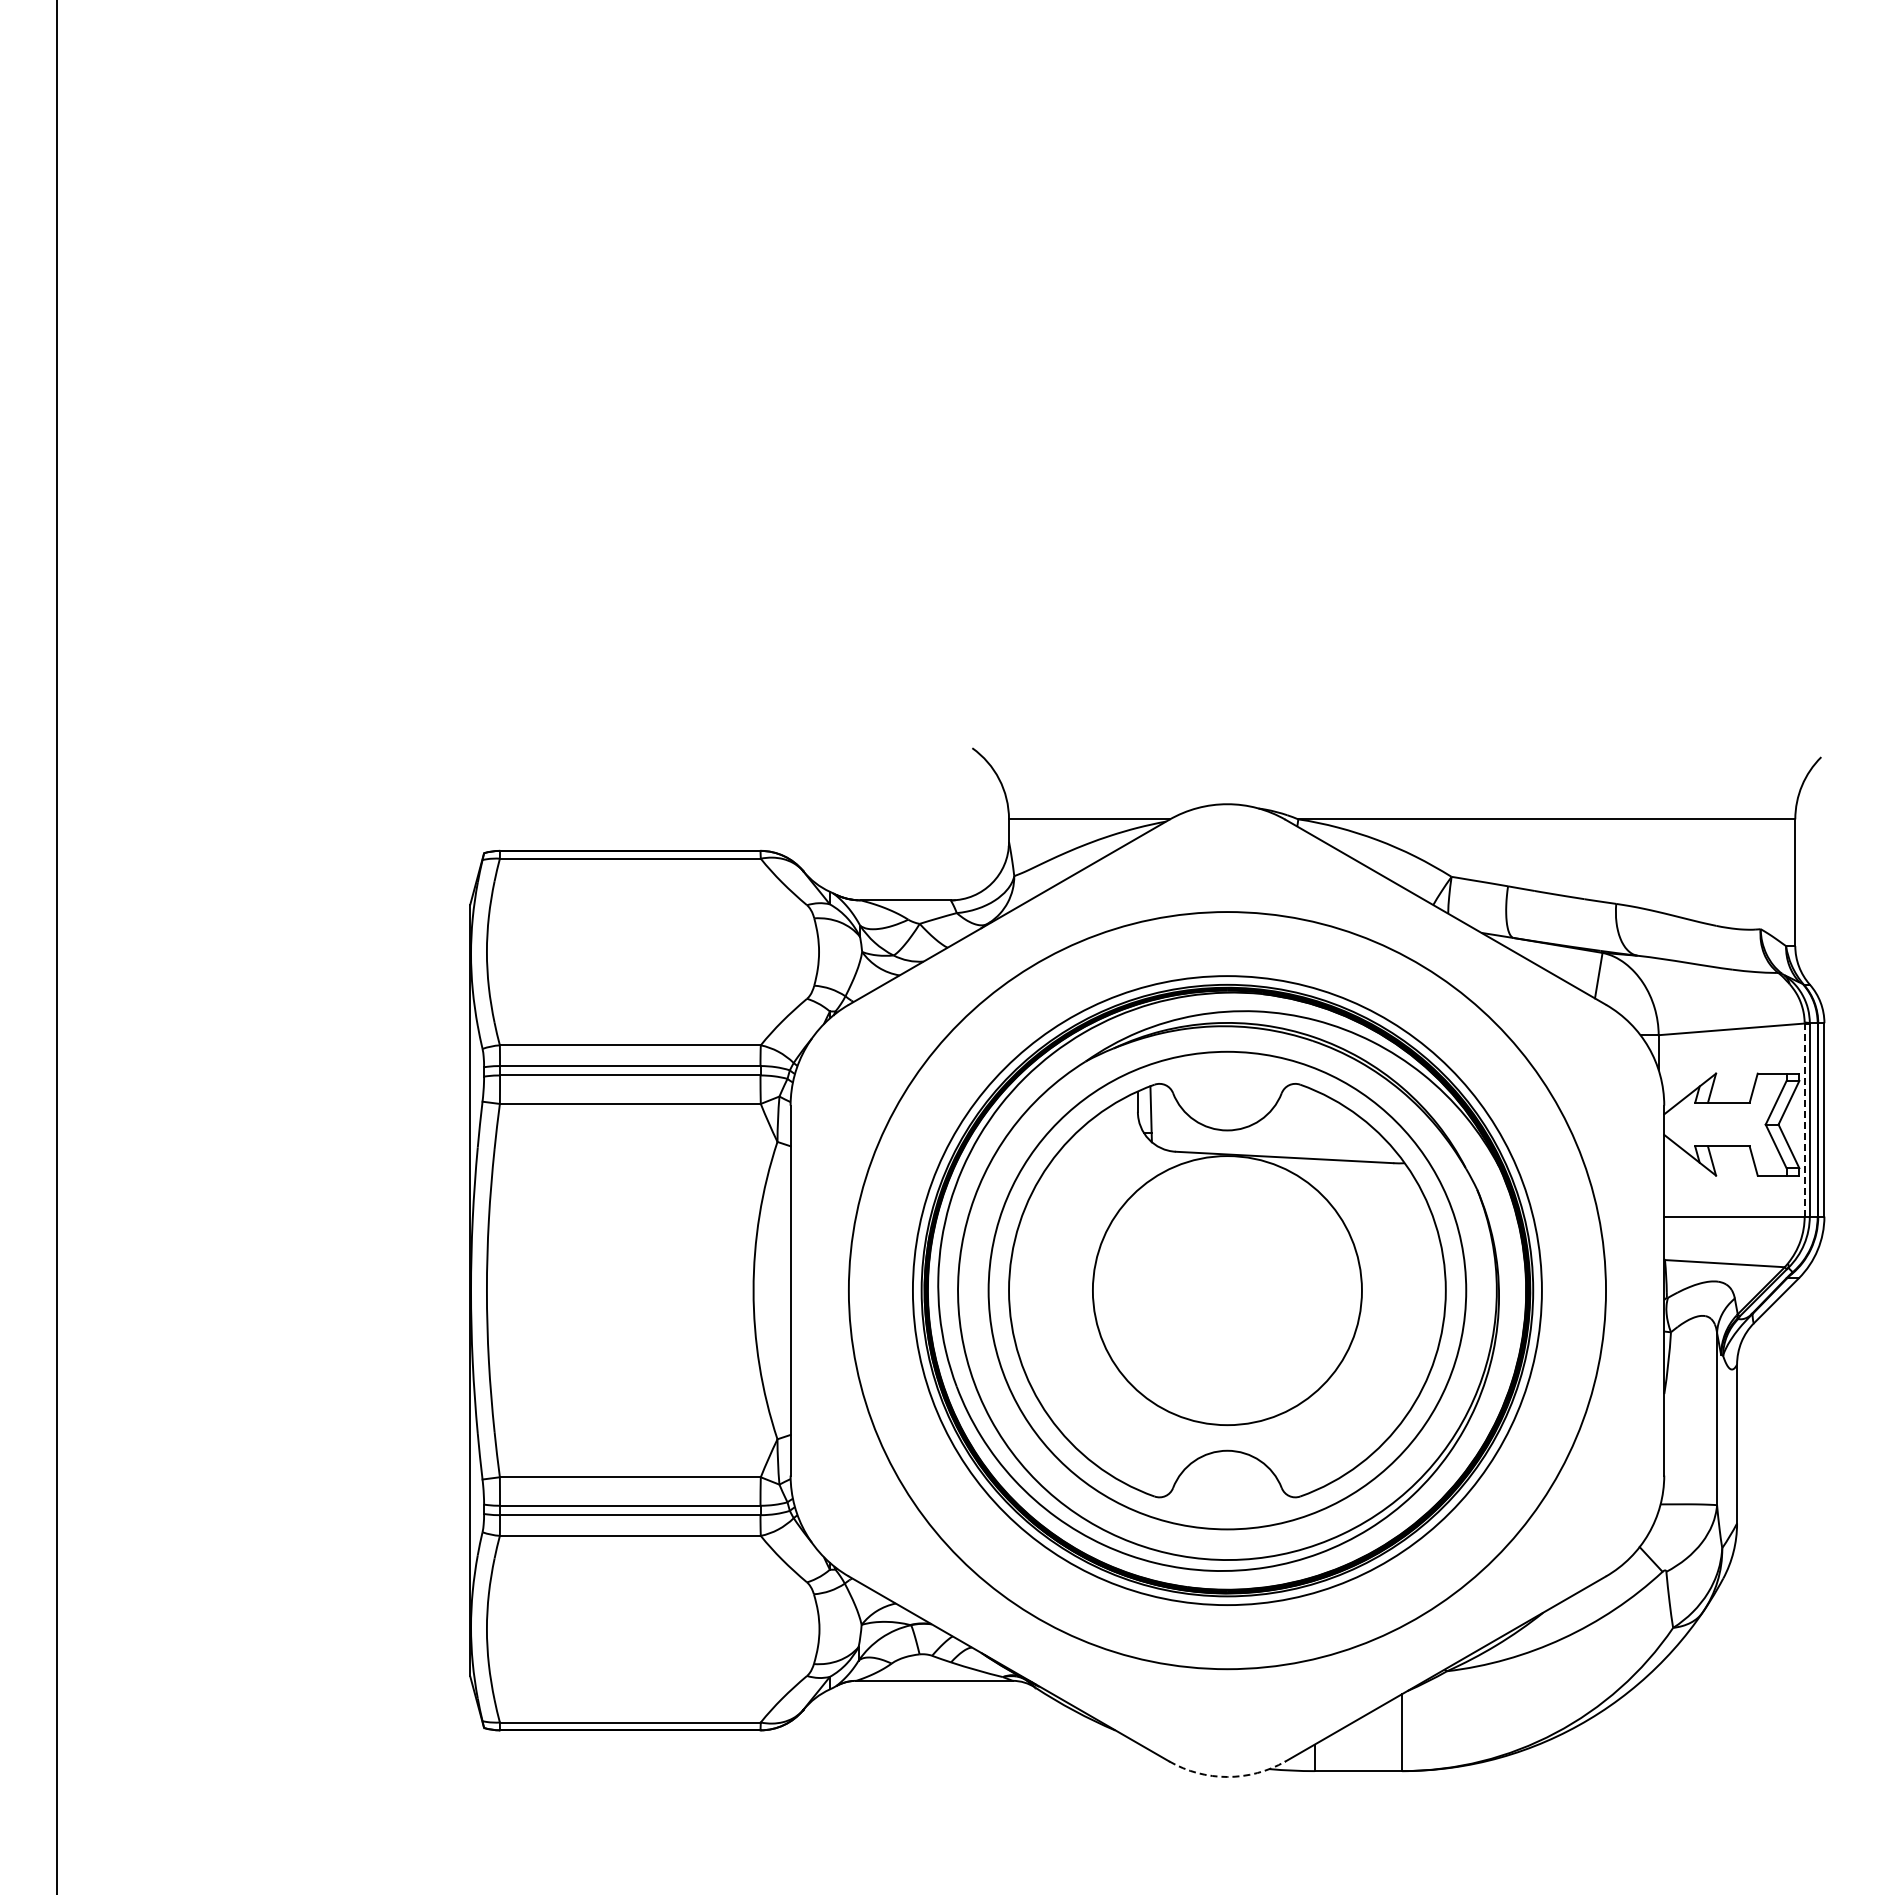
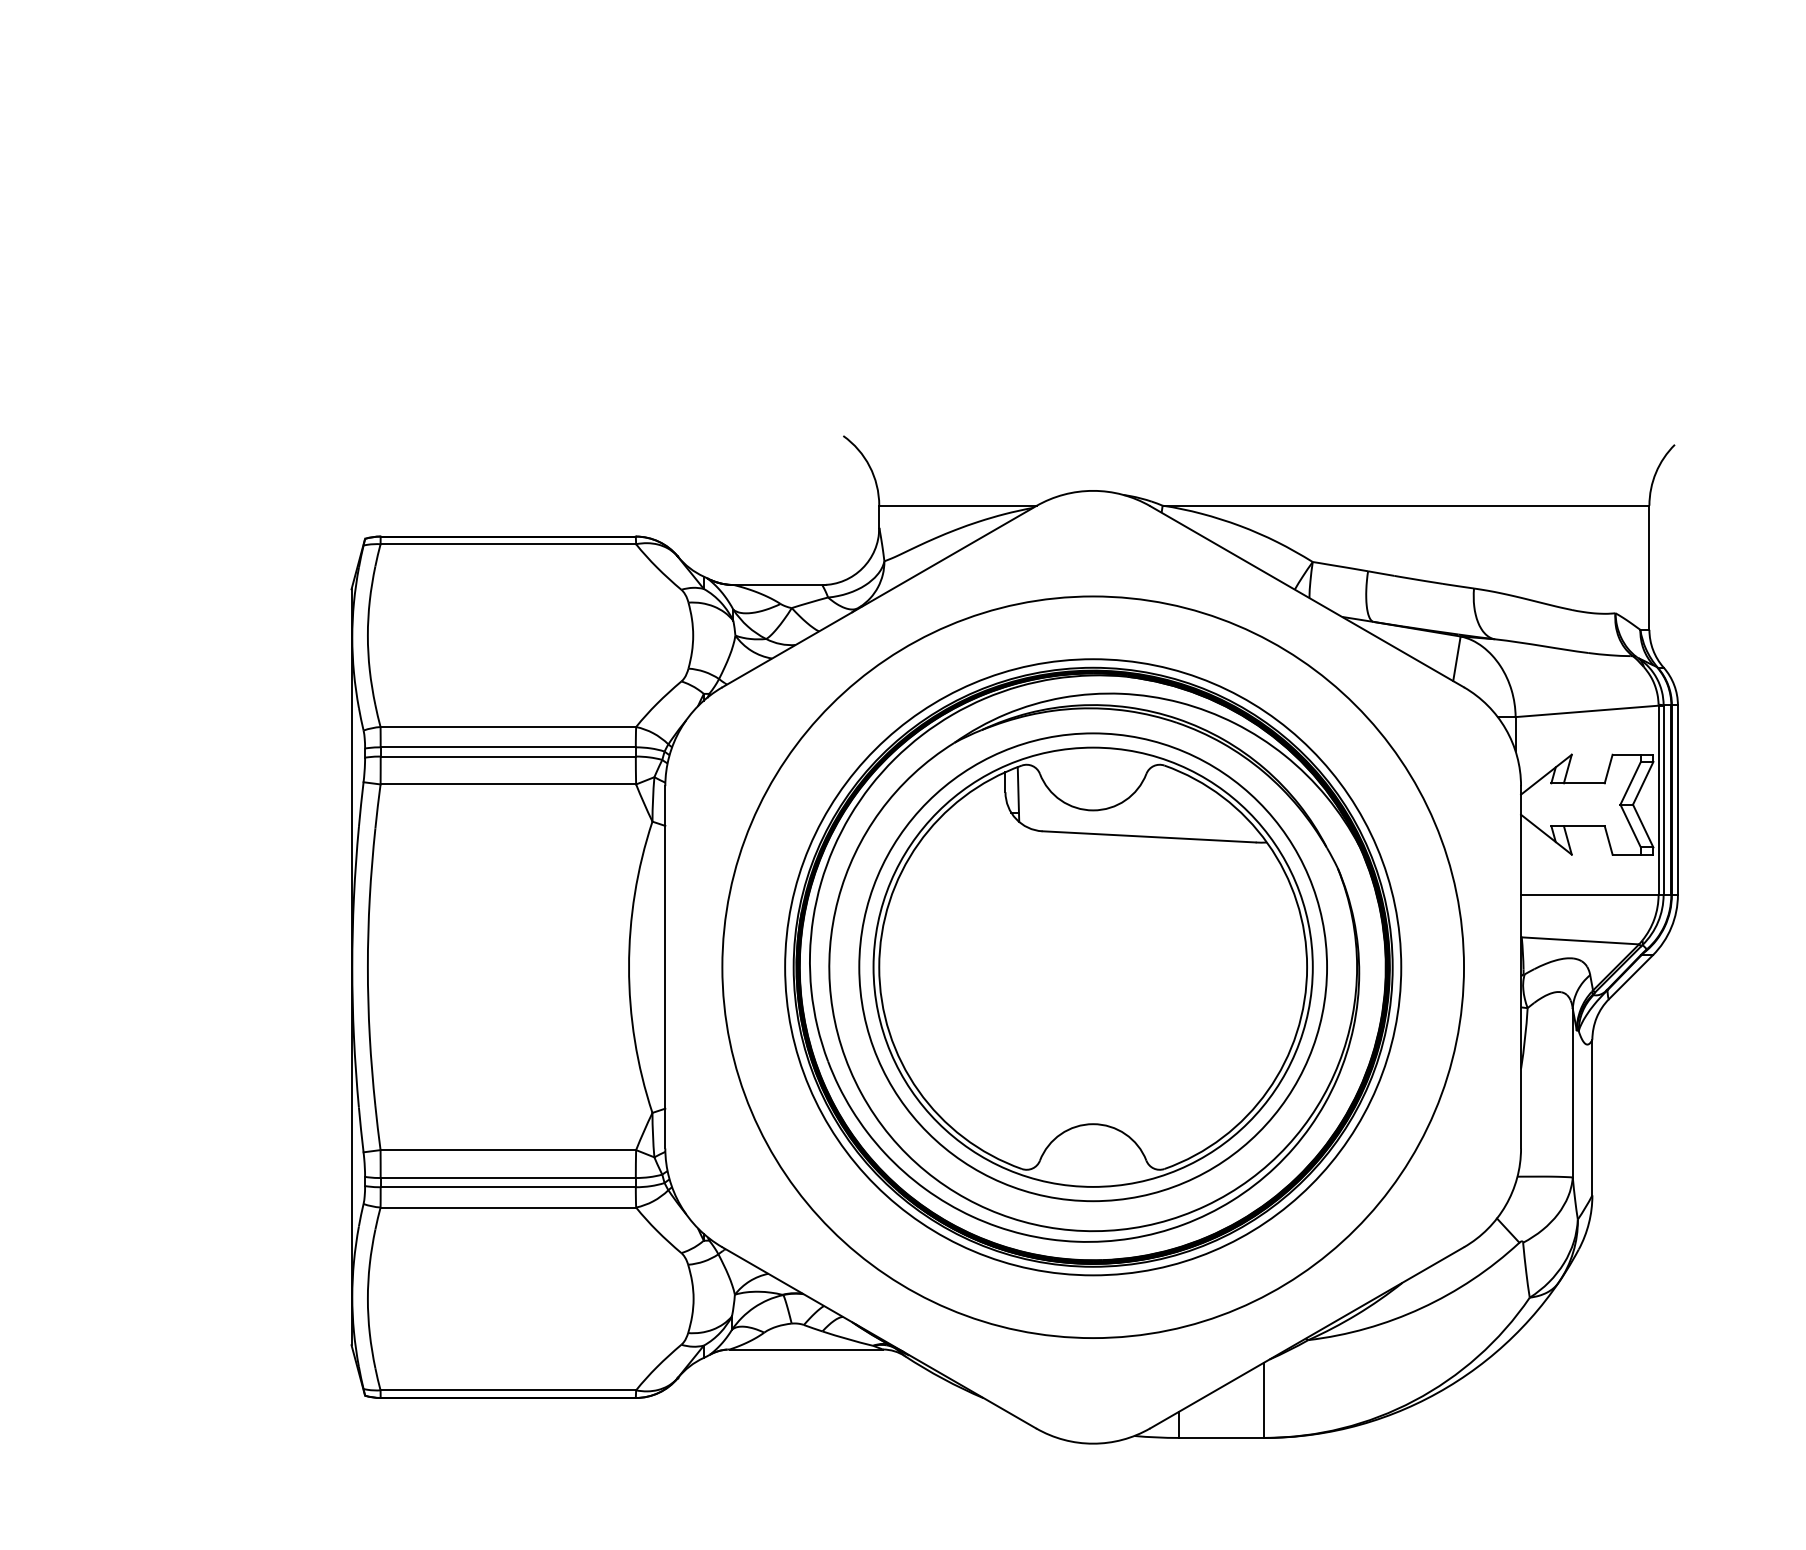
line: (1804, 1120) -> (1658, 800), dashed -> solid
circle: (1227, 1290) -> (1093, 967), size x1.67
arc: (1227, 1776) -> (1093, 1443), dashed -> solid

